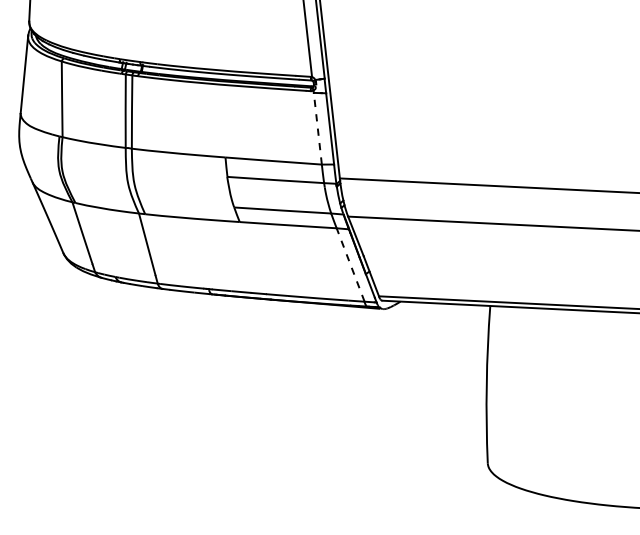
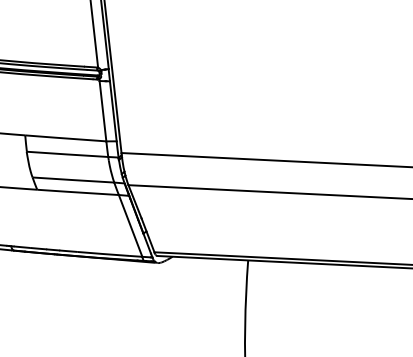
line: (317, 128) -> (102, 110), dashed -> solid
line: (350, 264) -> (130, 225), dashed -> solid

